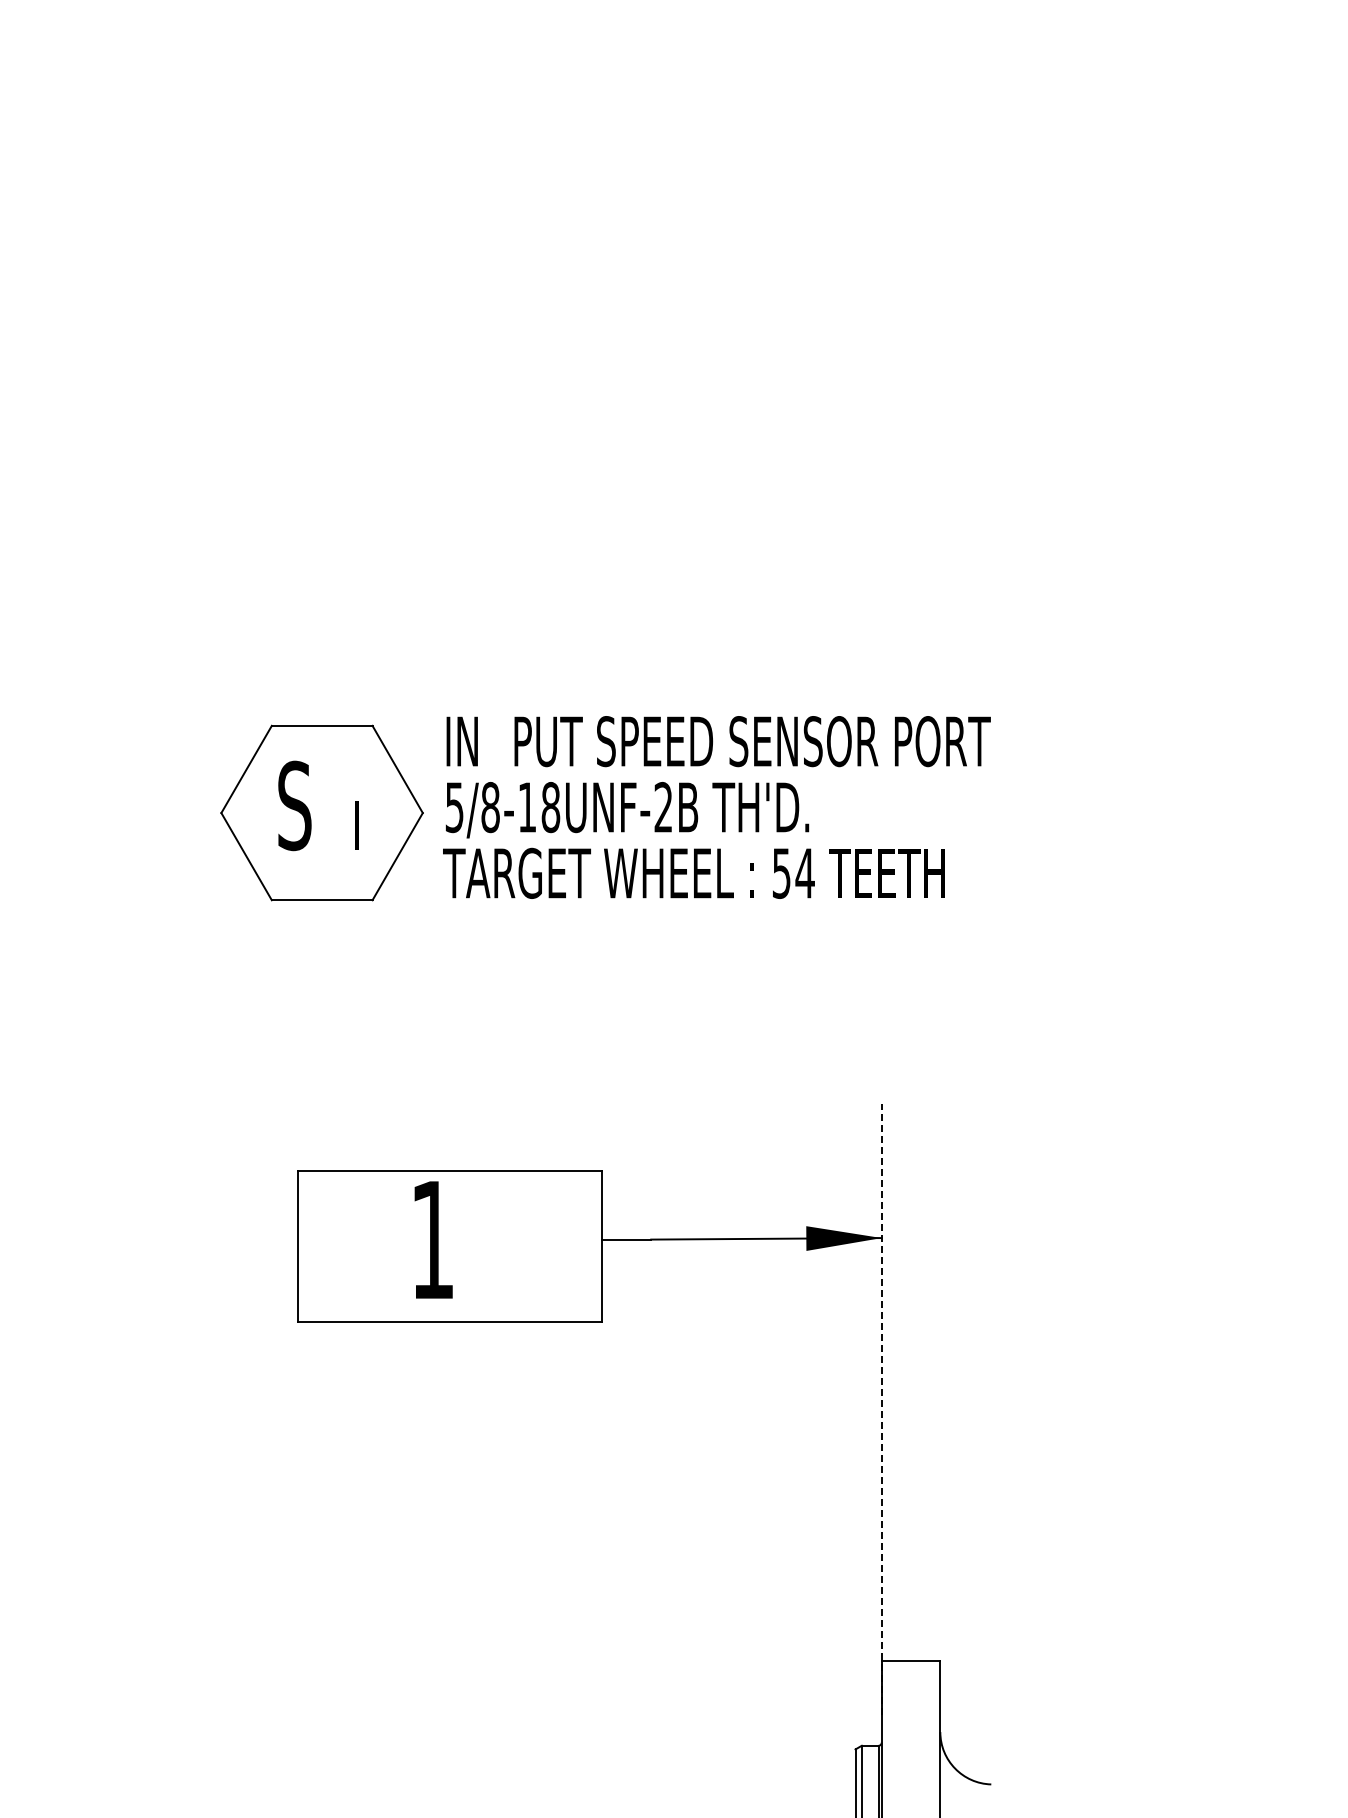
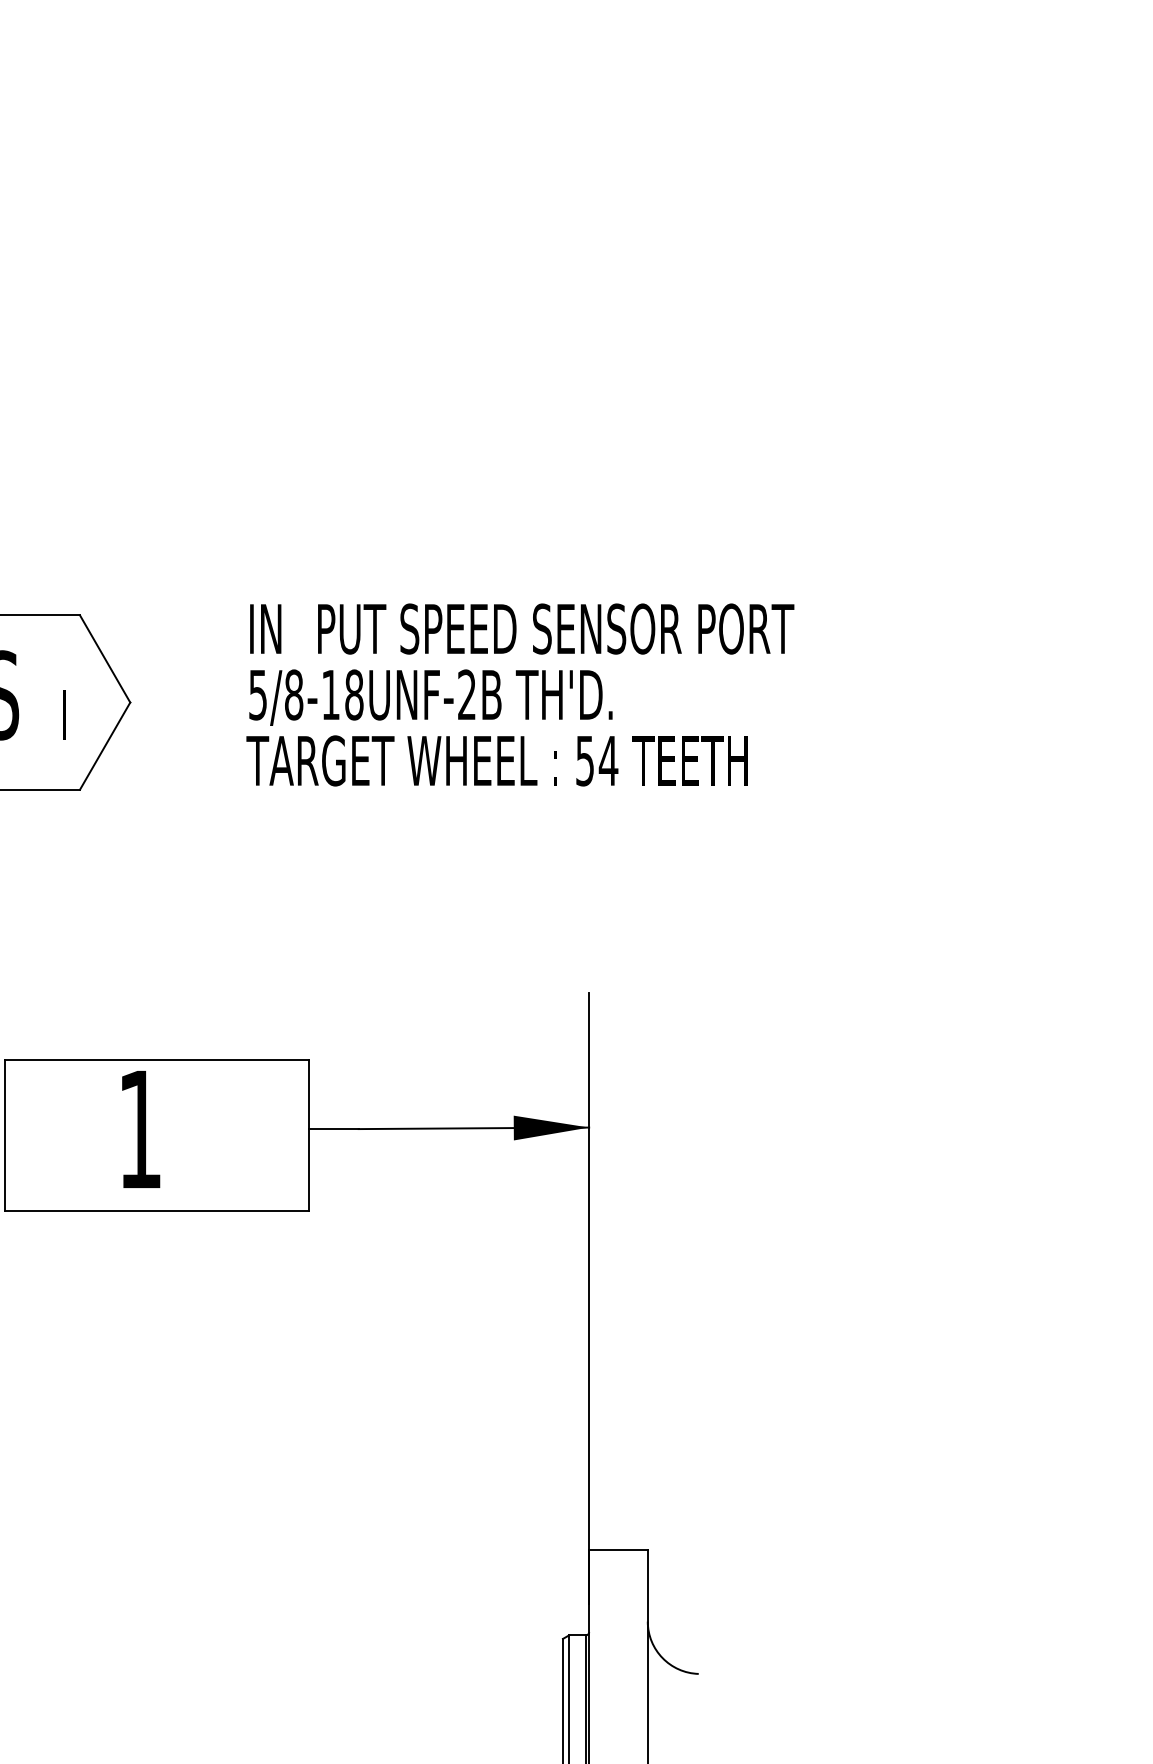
text: (716, 807) -> (519, 695), moved
line: (881, 1408) -> (588, 1298), dashed -> solid

